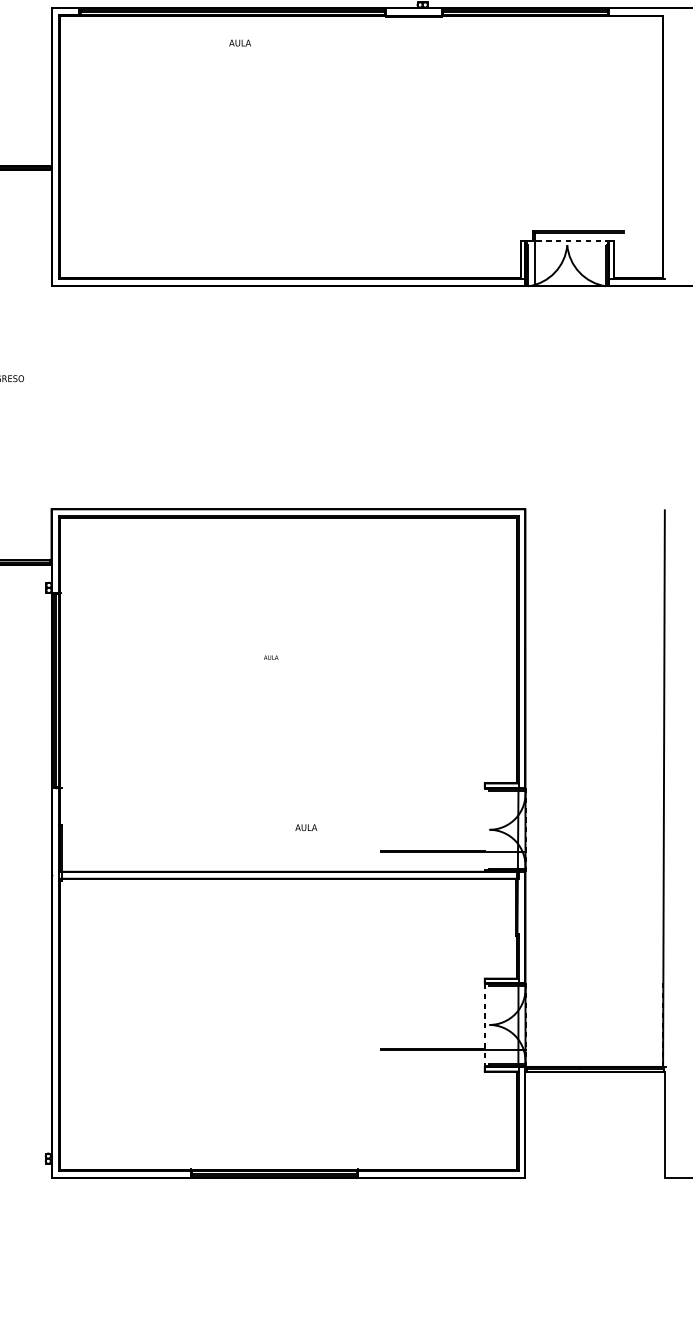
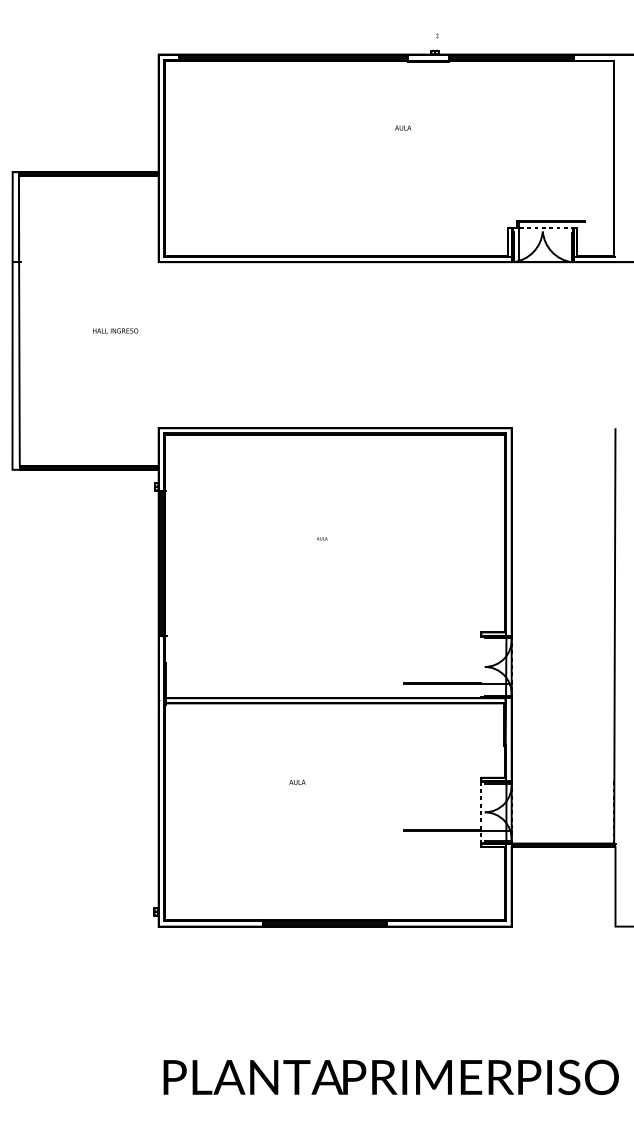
text: (240, 42) -> (403, 127), moved
text: (306, 827) -> (297, 782), moved

